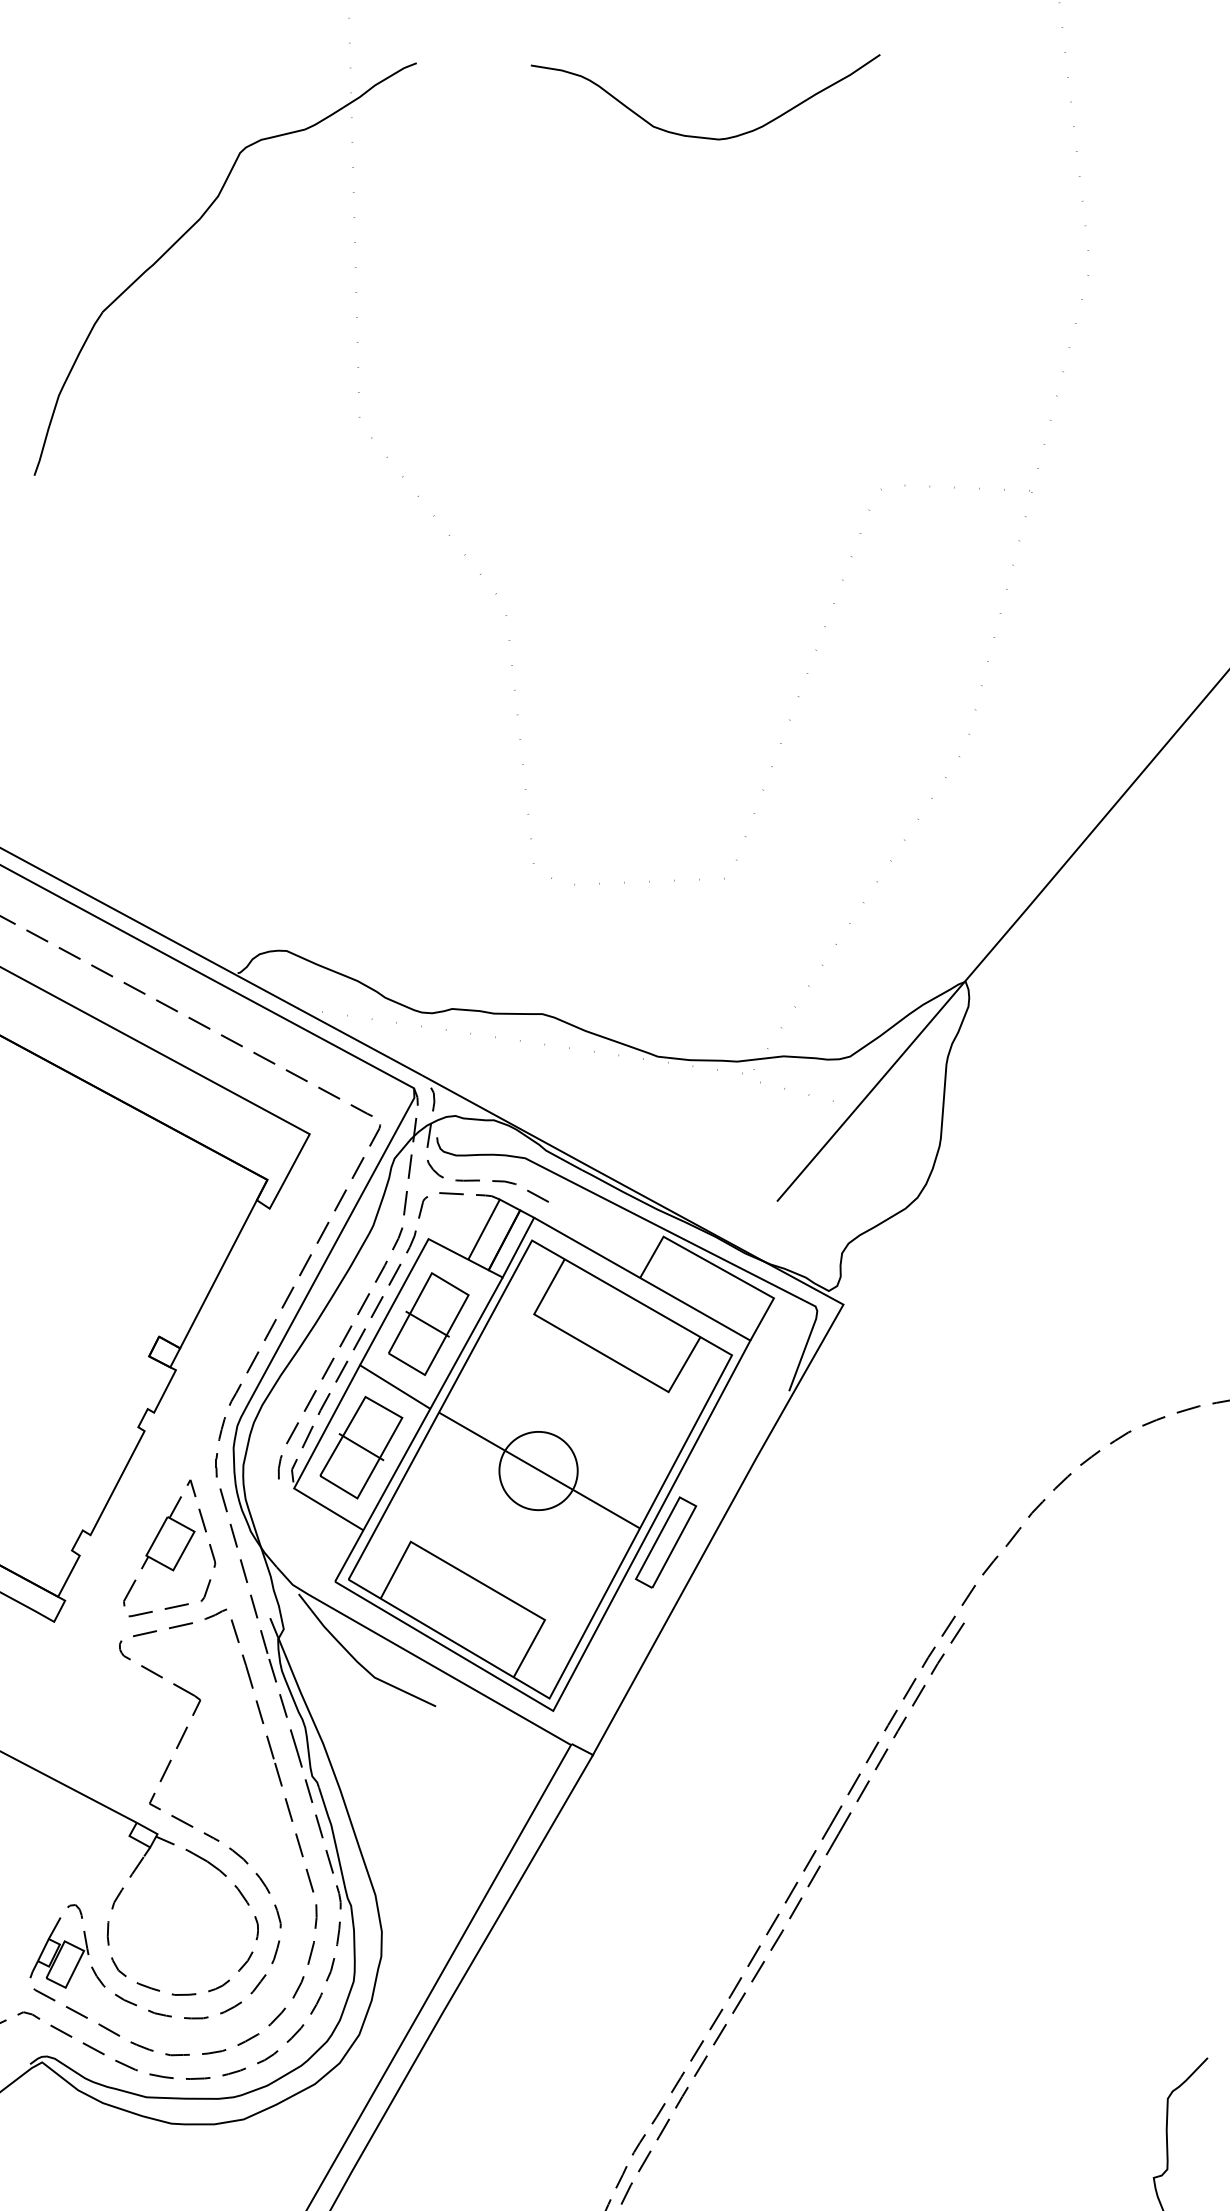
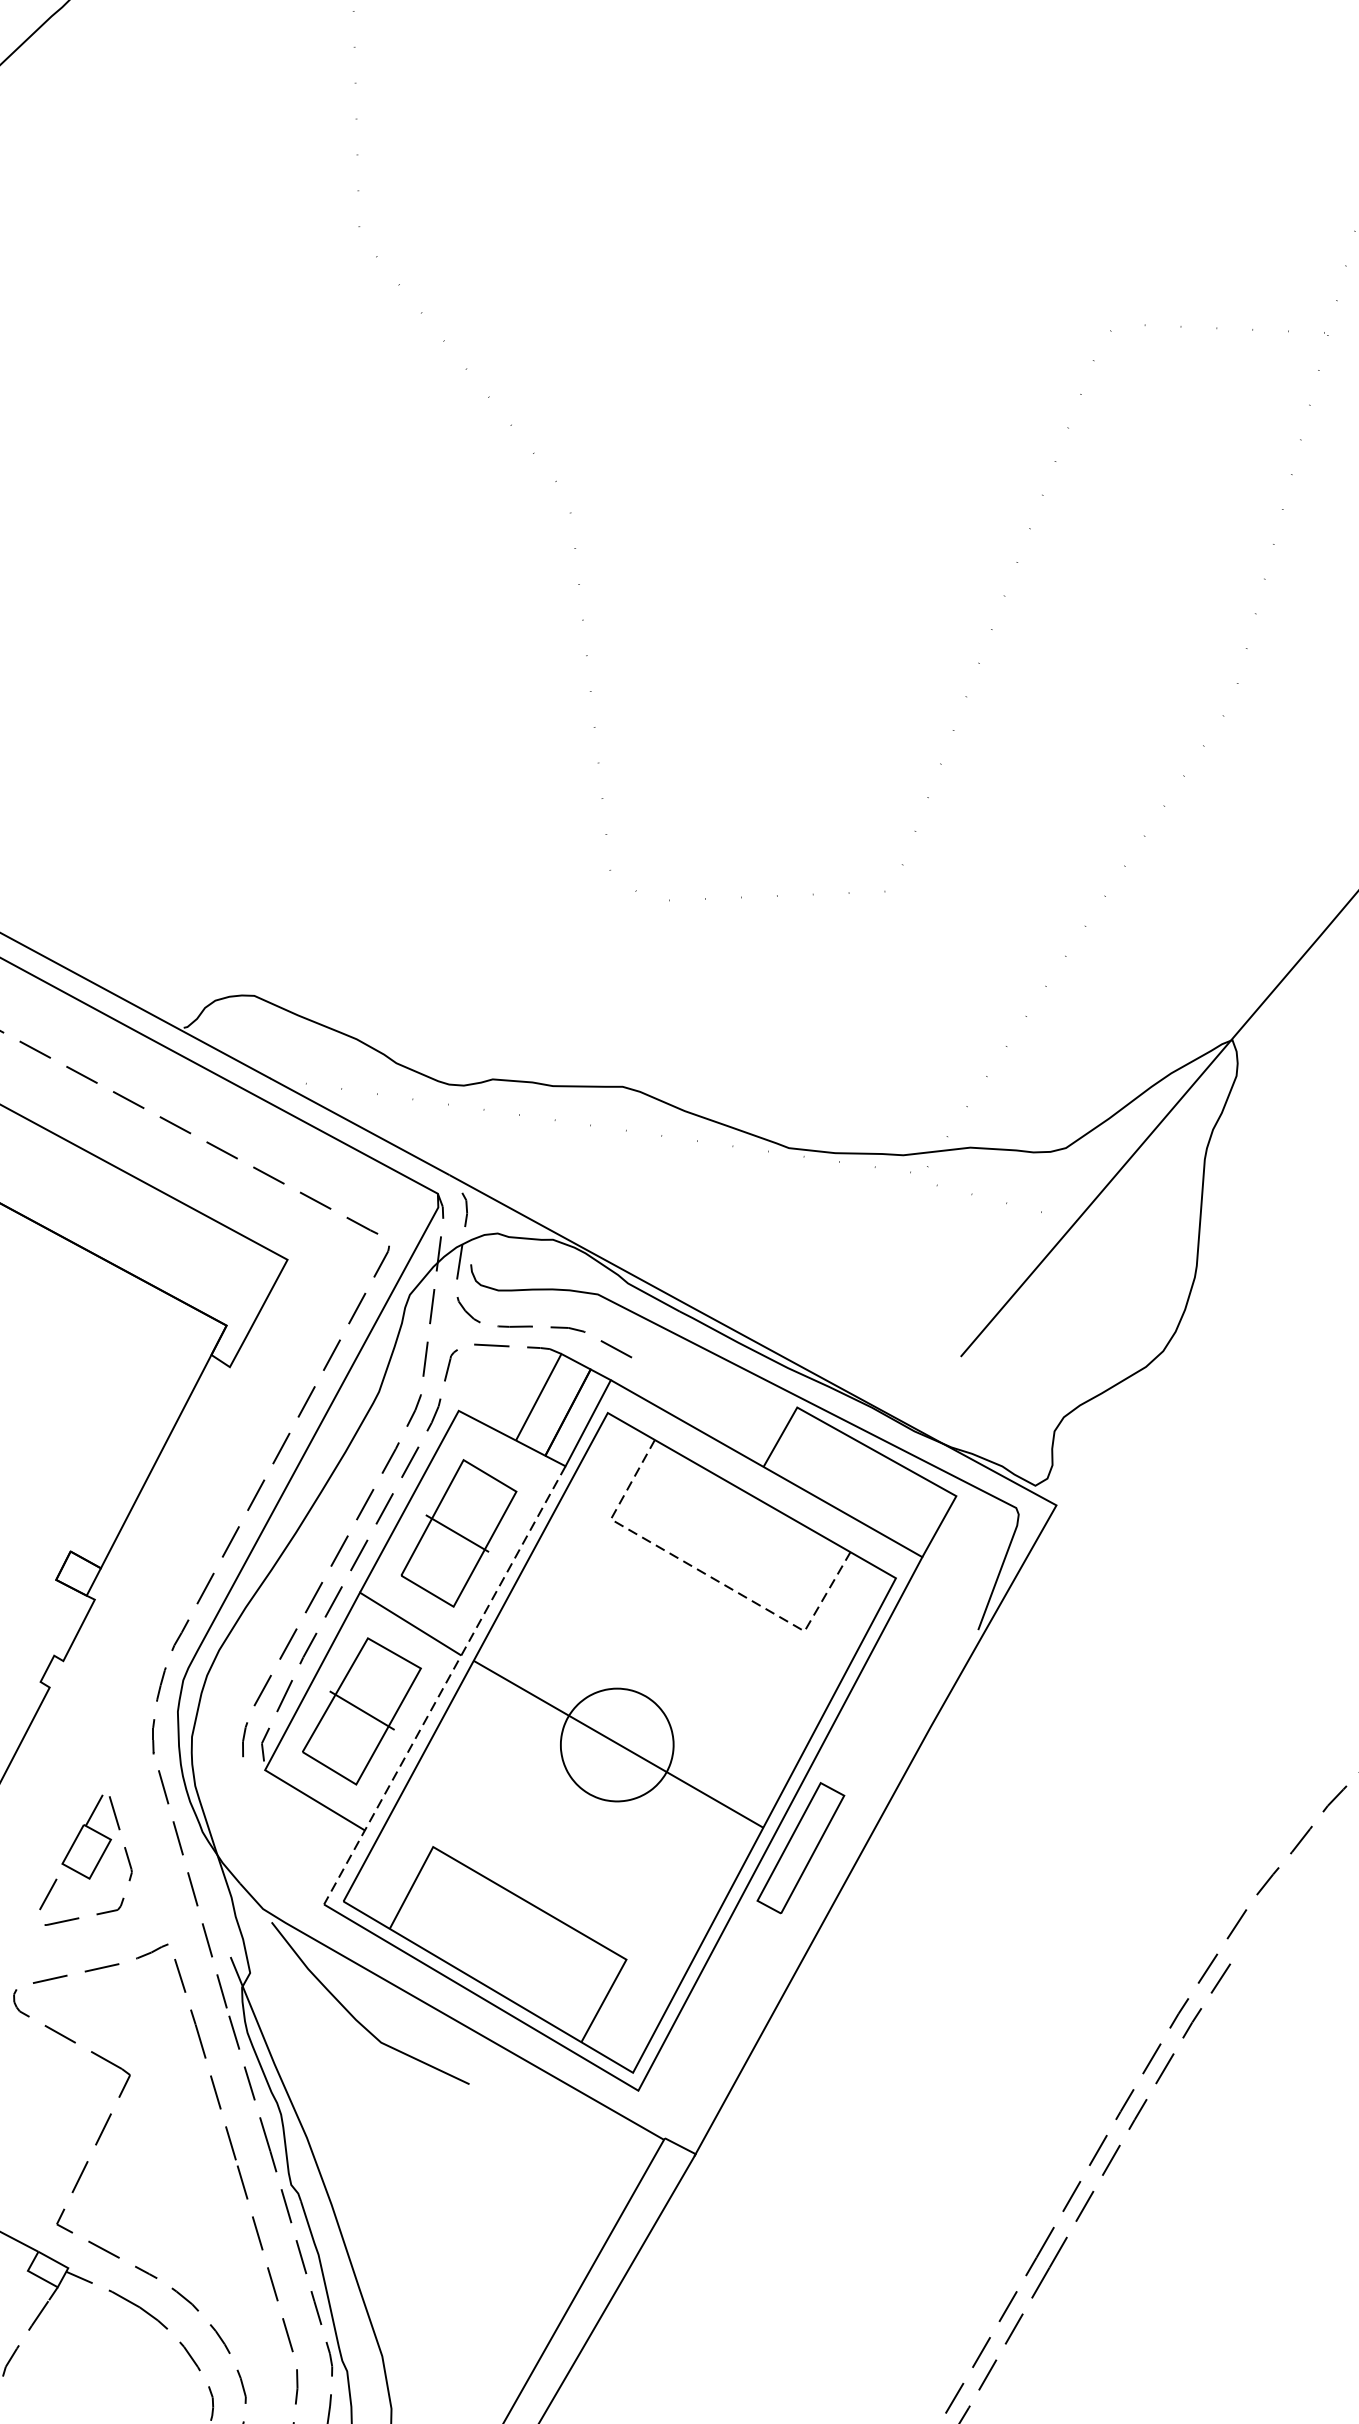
line: (602, 1353) -> (709, 1575), solid -> dashed
line: (418, 1429) -> (444, 1685), solid -> dashed
part: (169, 1548) -> (85, 1856), size x0.7

